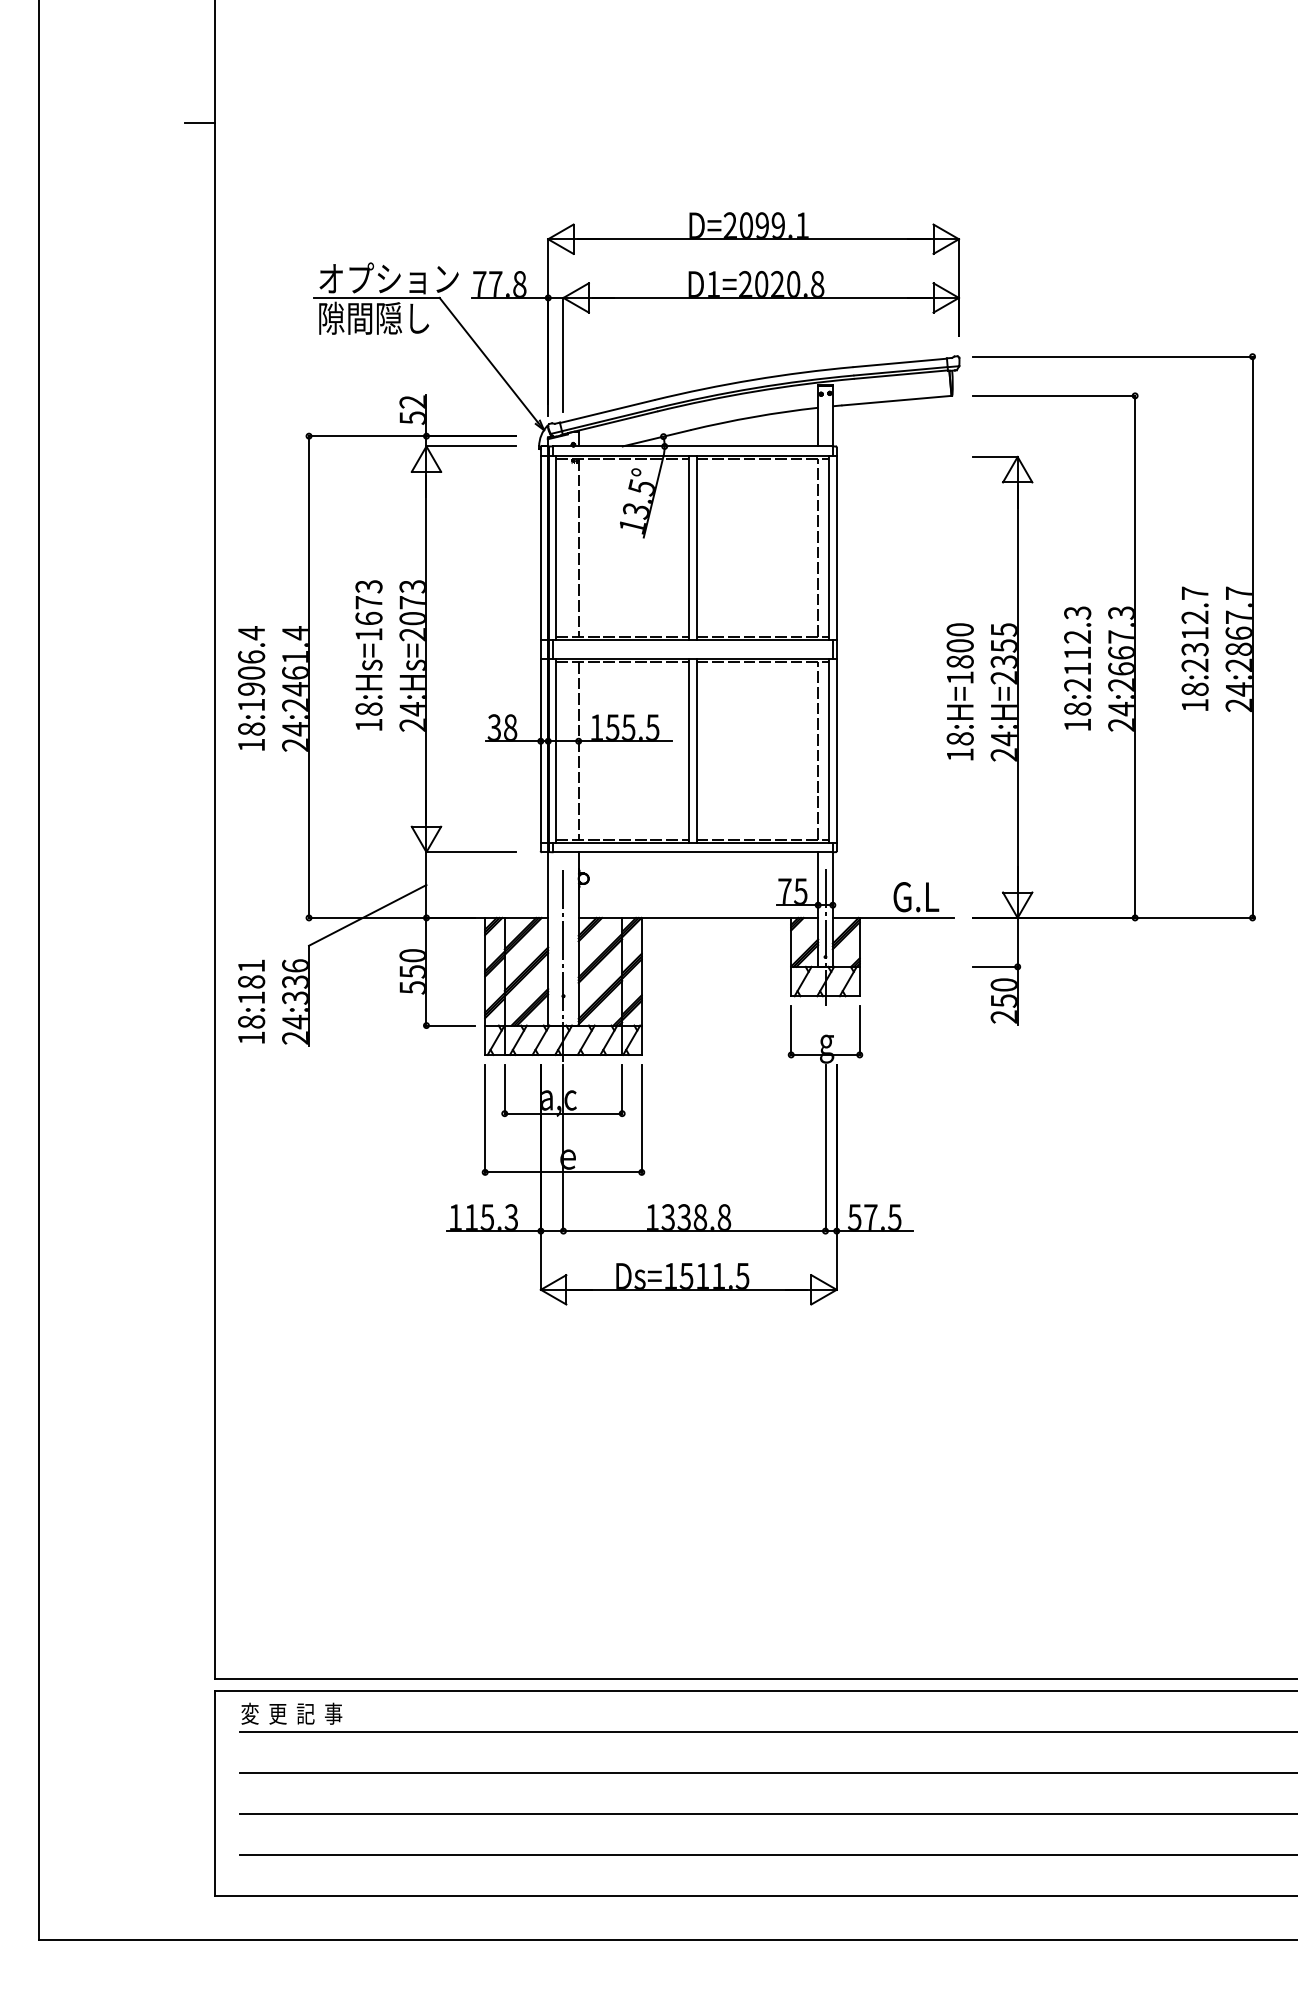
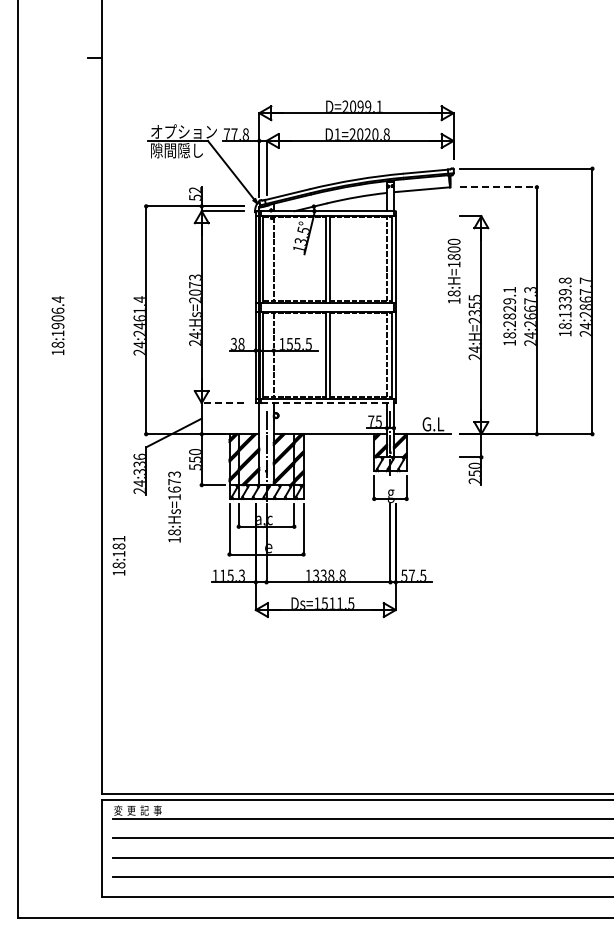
line: (1056, 396) -> (499, 187), solid -> dashed
text: (1193, 628) -> (564, 297), 18:2312.7 -> 18:1339.8
text: (1077, 641) -> (509, 303), 18:2112.3 -> 18:2829.1
text: (368, 654) -> (174, 506), moved
text: (250, 688) -> (57, 325), moved
text: (958, 690) -> (453, 270), moved
line: (470, 853) -> (222, 403), solid -> dashed
line: (694, 853) -> (328, 403), solid -> dashed
text: (250, 1001) -> (118, 555), moved

